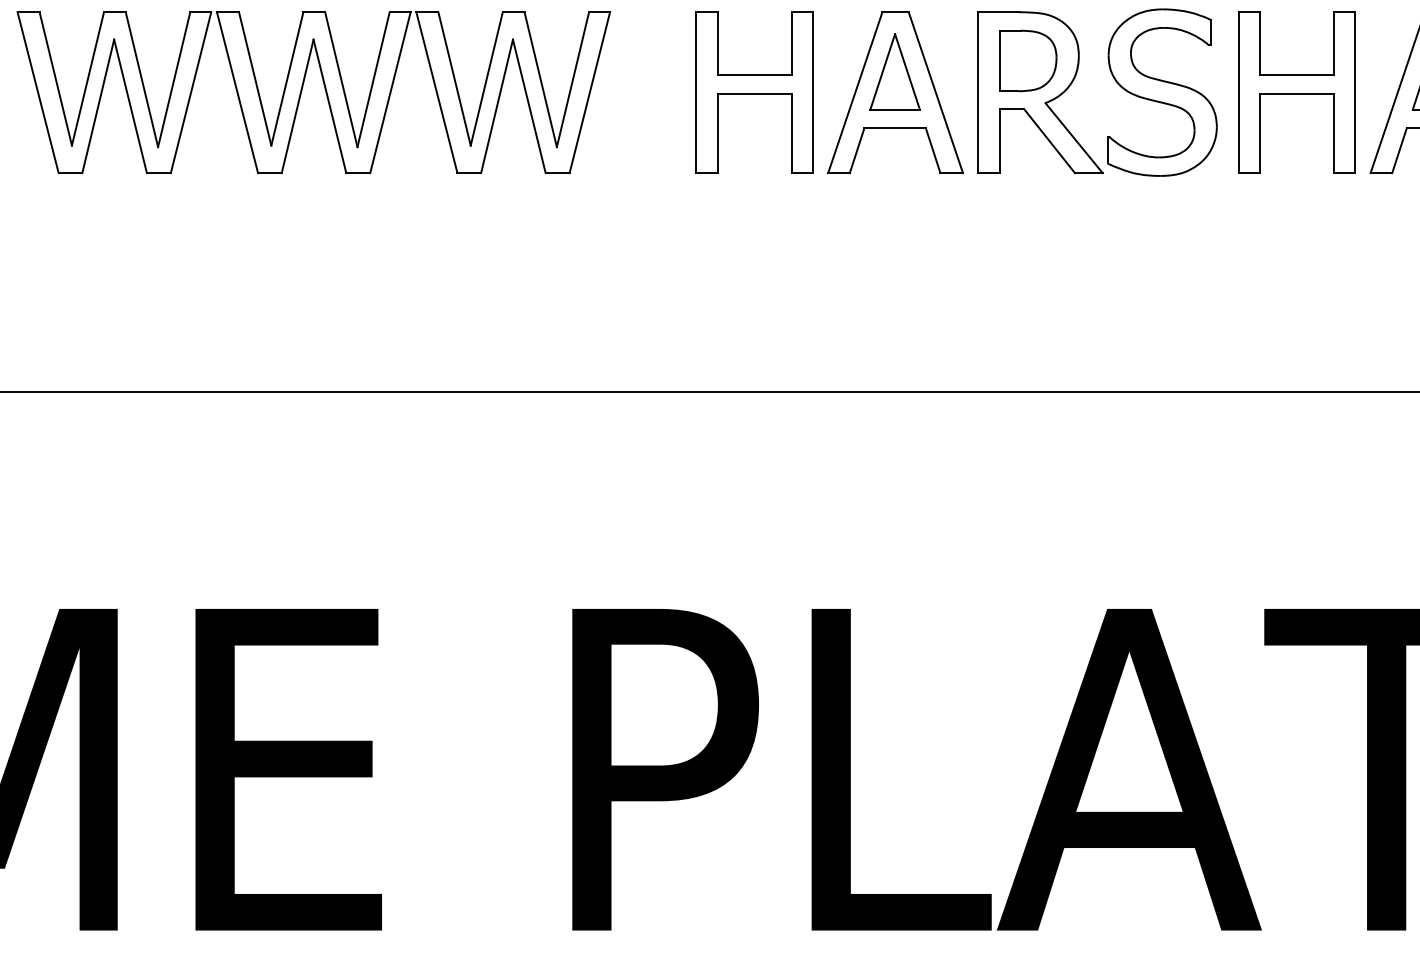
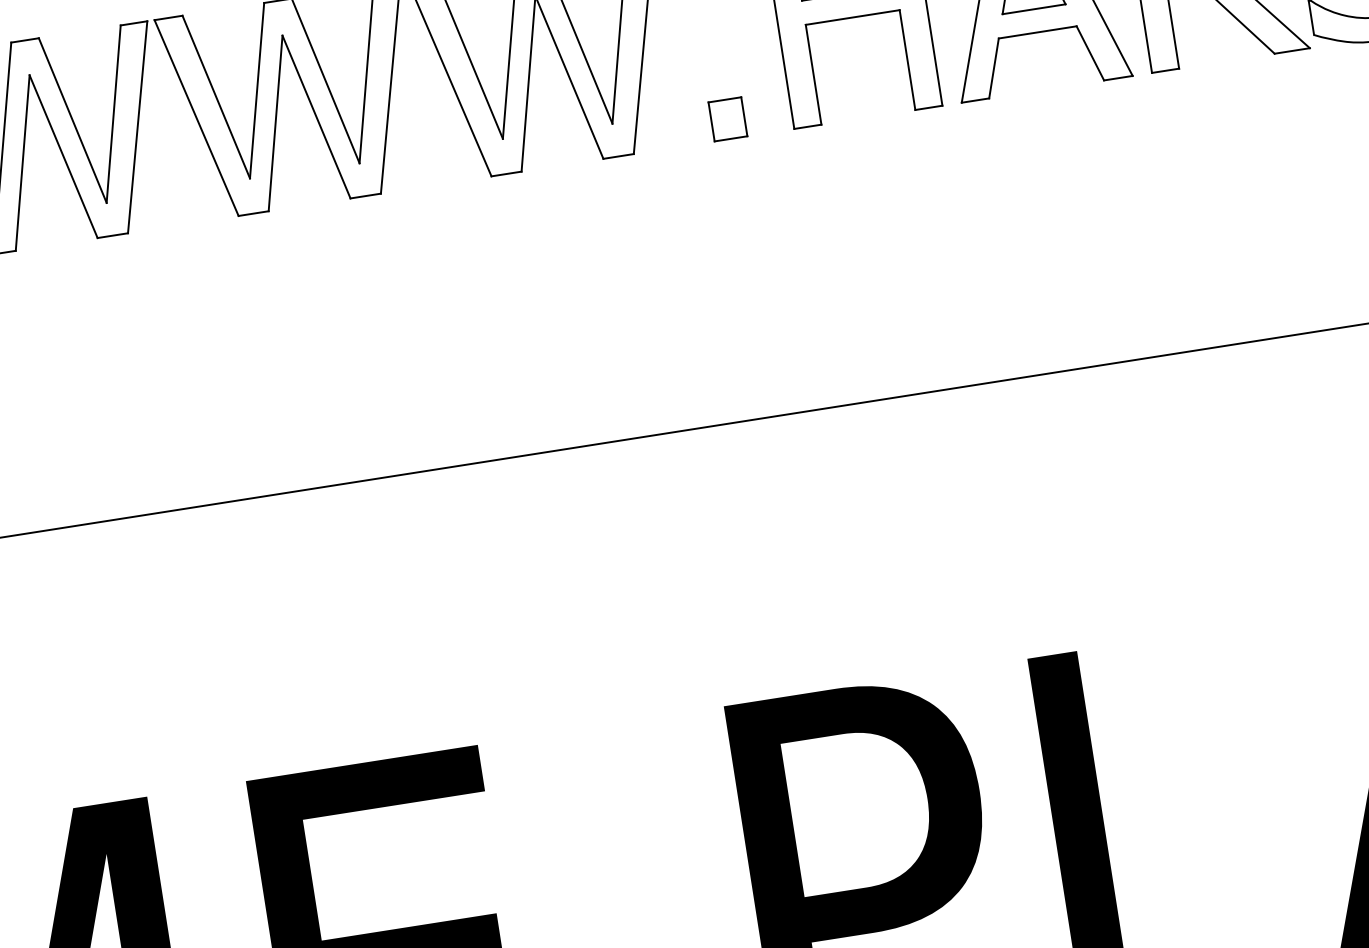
part: (645, 157) -> (726, 119), added

